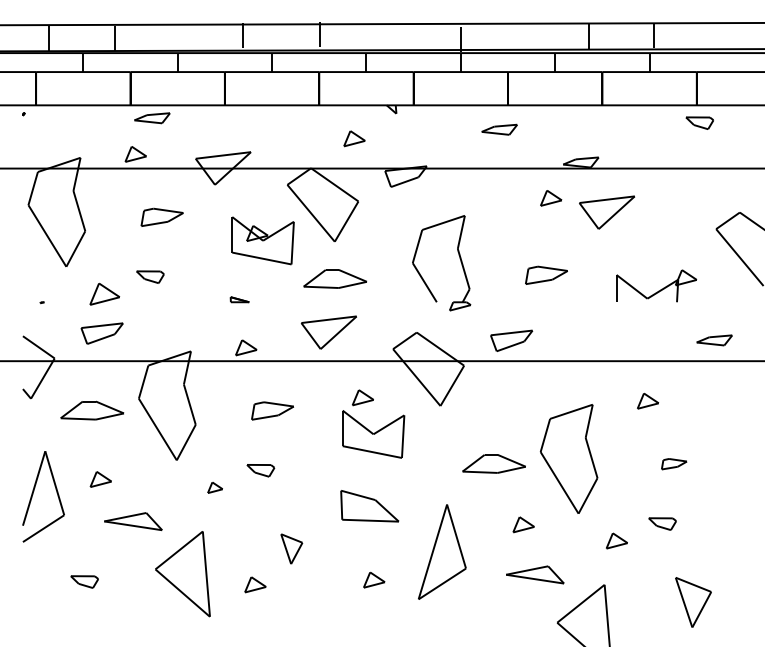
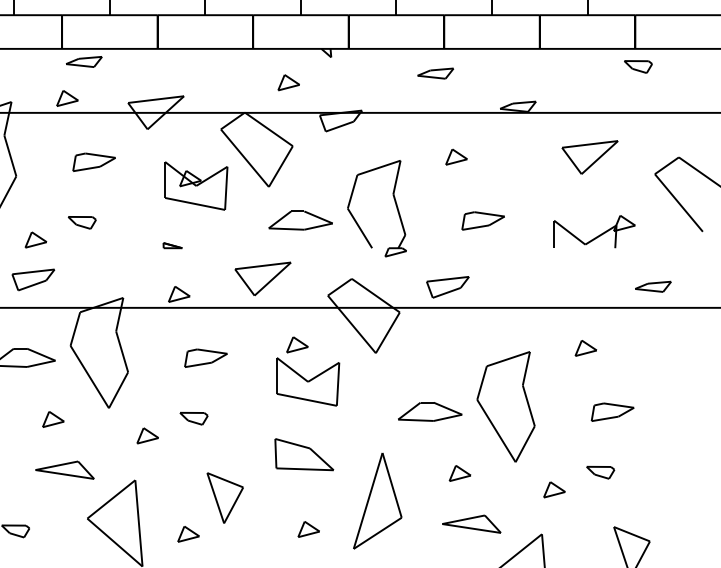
part: (551, 198) -> (456, 157), moved
part: (607, 212) -> (590, 157), moved
part: (334, 278) -> (299, 220), moved
part: (104, 293) -> (35, 239), size x0.71
part: (673, 463) -> (611, 411), size x1.67
part: (100, 479) -> (52, 419), moved
part: (215, 487) -> (148, 435), size x1.43
part: (291, 548) -> (225, 497), size x1.67

